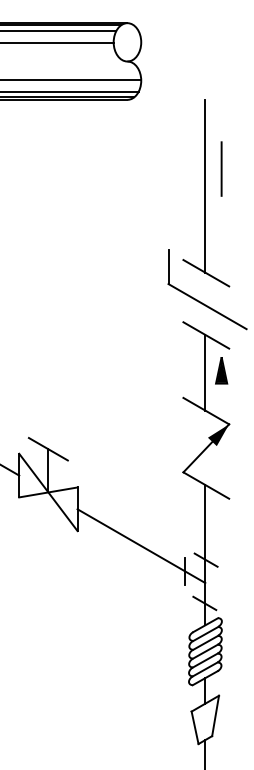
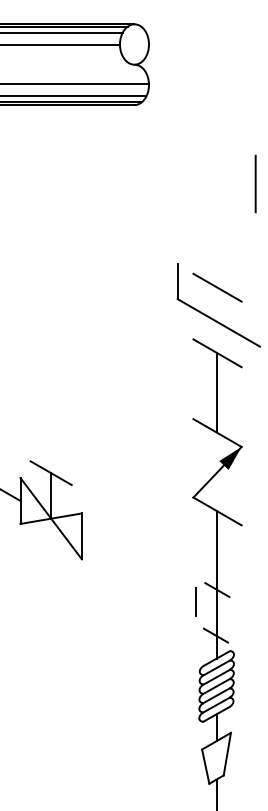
line: (221, 168) -> (255, 183), moved
line: (205, 186) -> (216, 196), removed
part: (221, 370) -> (233, 390), removed
line: (140, 546) -> (148, 575), removed

